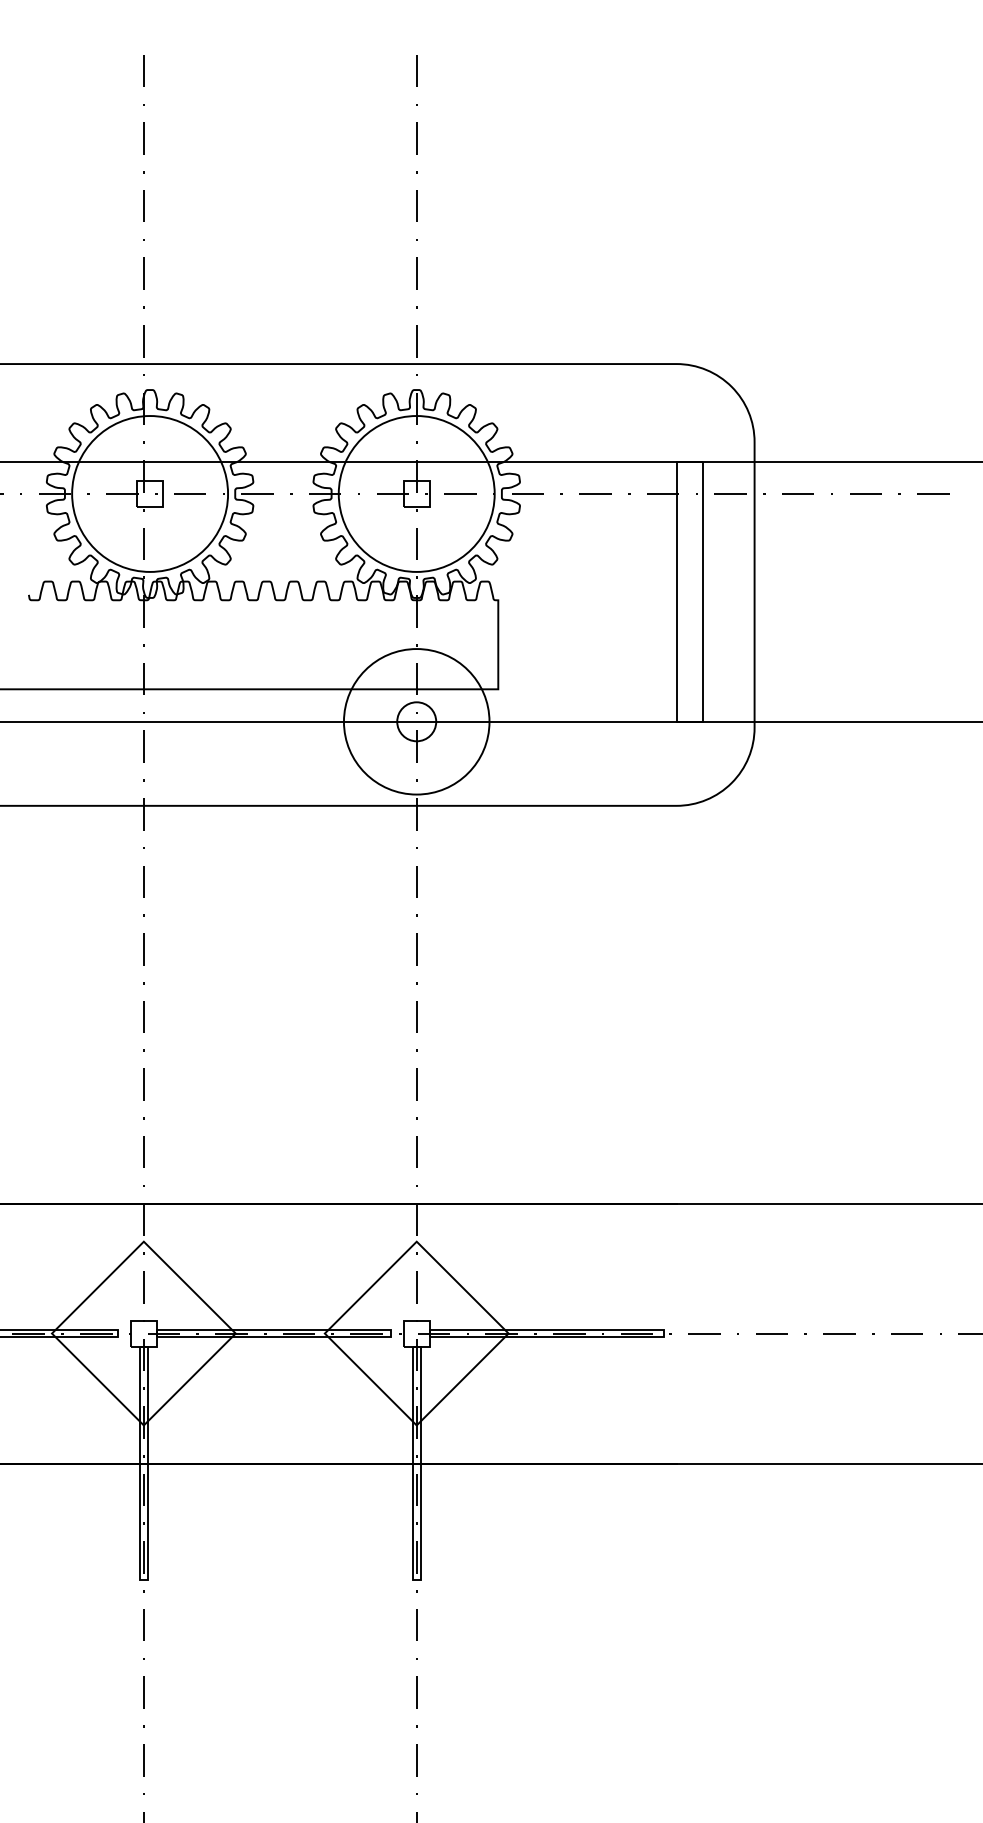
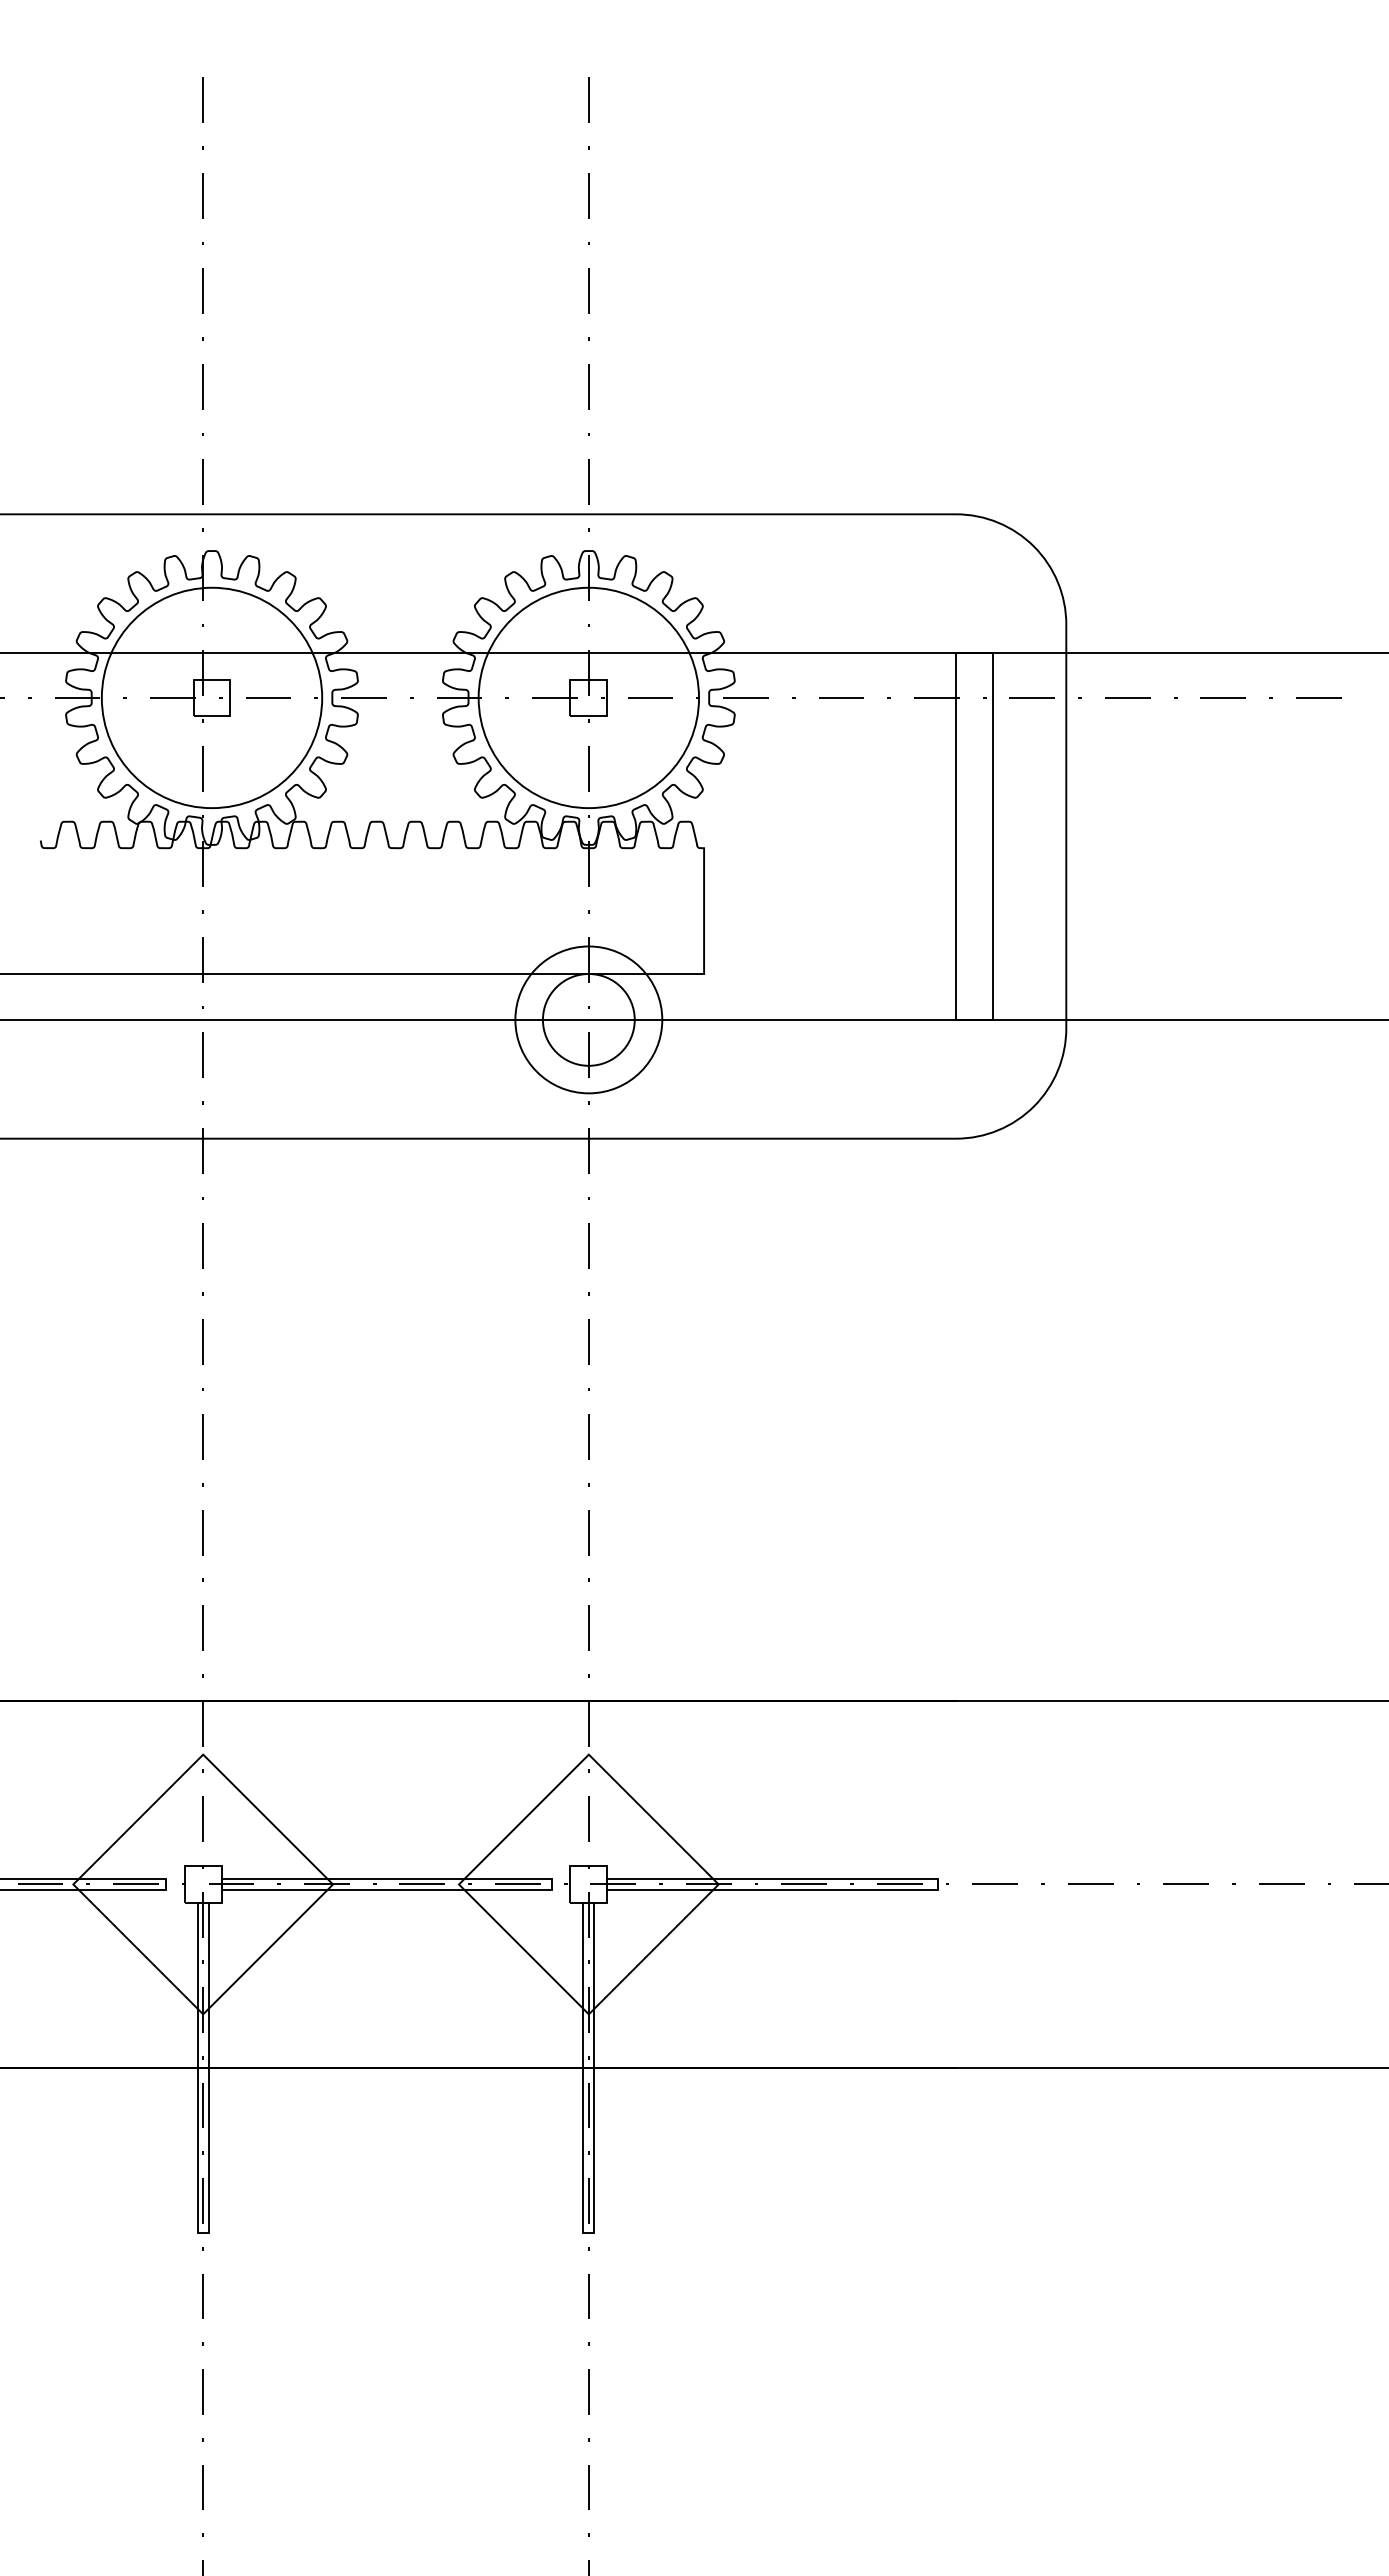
circle: (416, 721) -> (588, 1019), size x0.71
circle: (416, 721) -> (588, 1019), size x1.67

